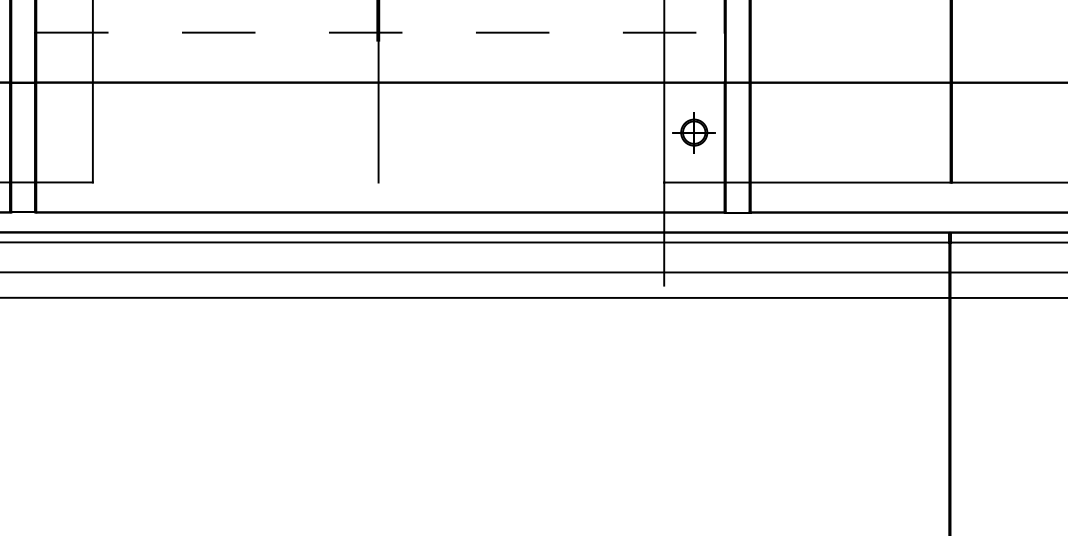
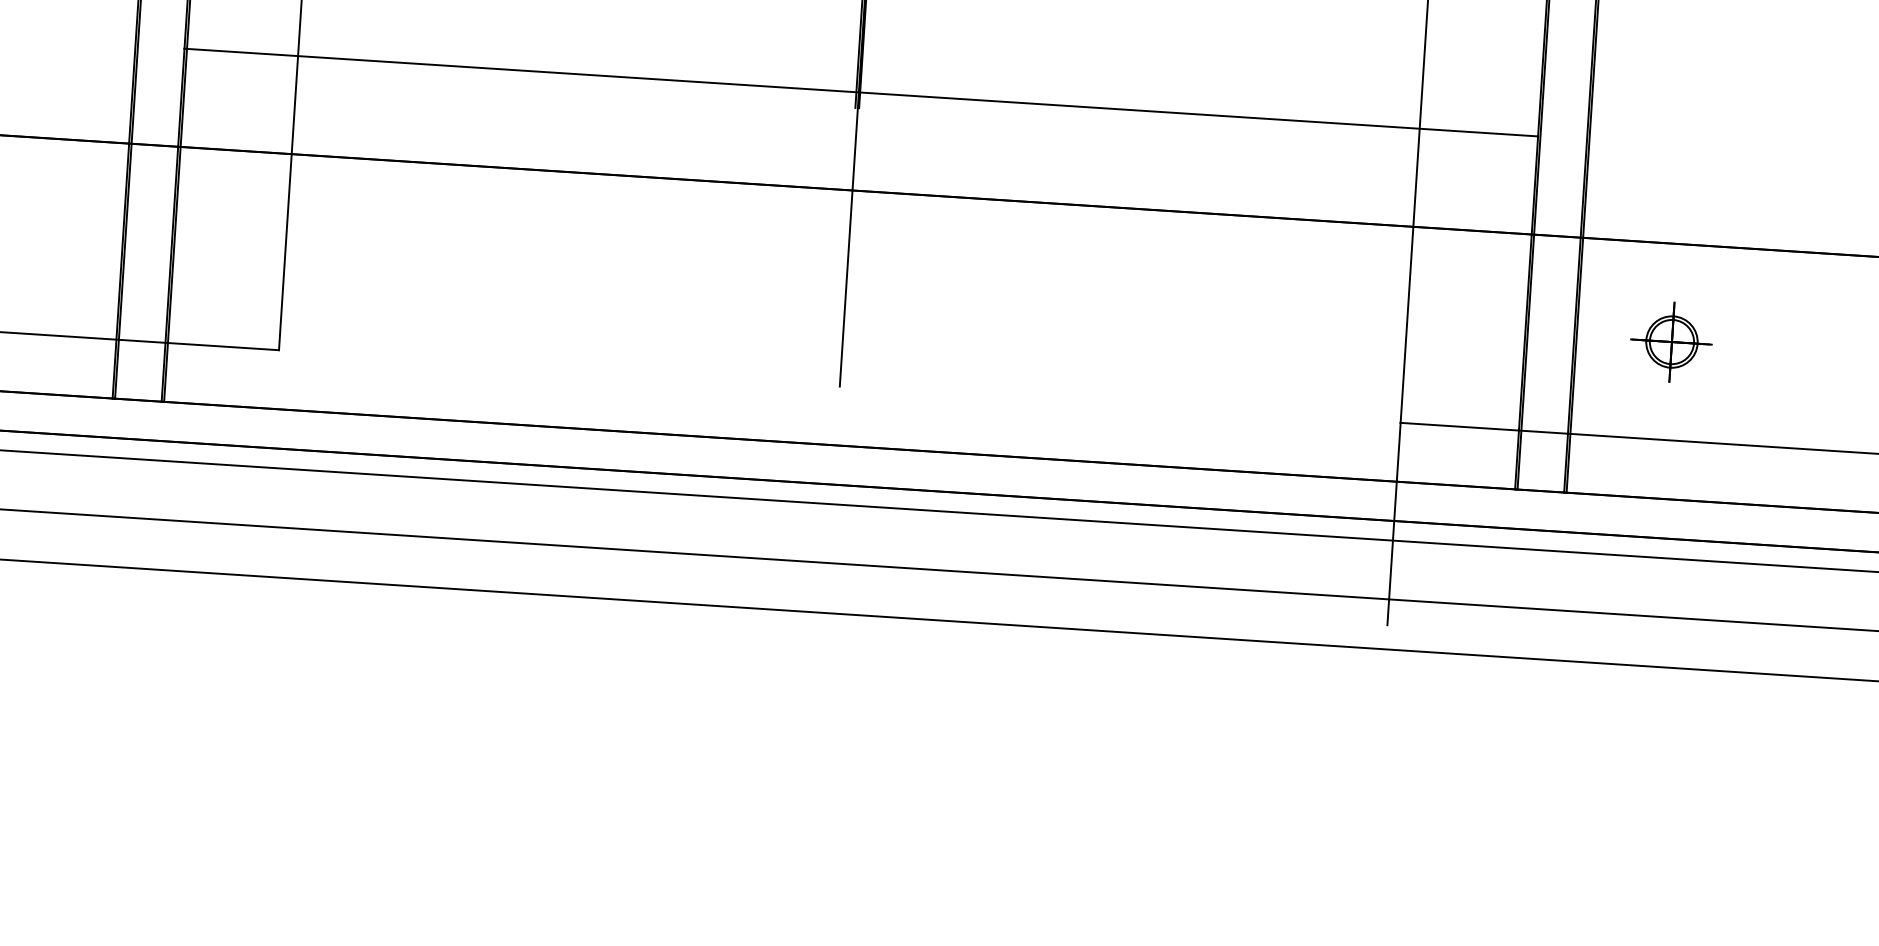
line: (379, 32) -> (860, 92), dashed -> solid
part: (693, 132) -> (1670, 341), moved

